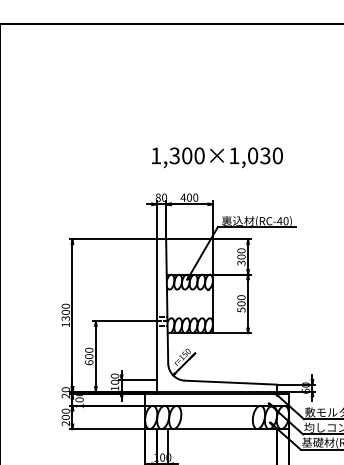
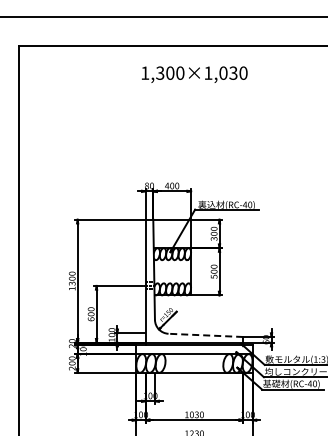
text: (217, 157) -> (194, 74), moved
line: (230, 382) -> (205, 335), solid -> dashed

